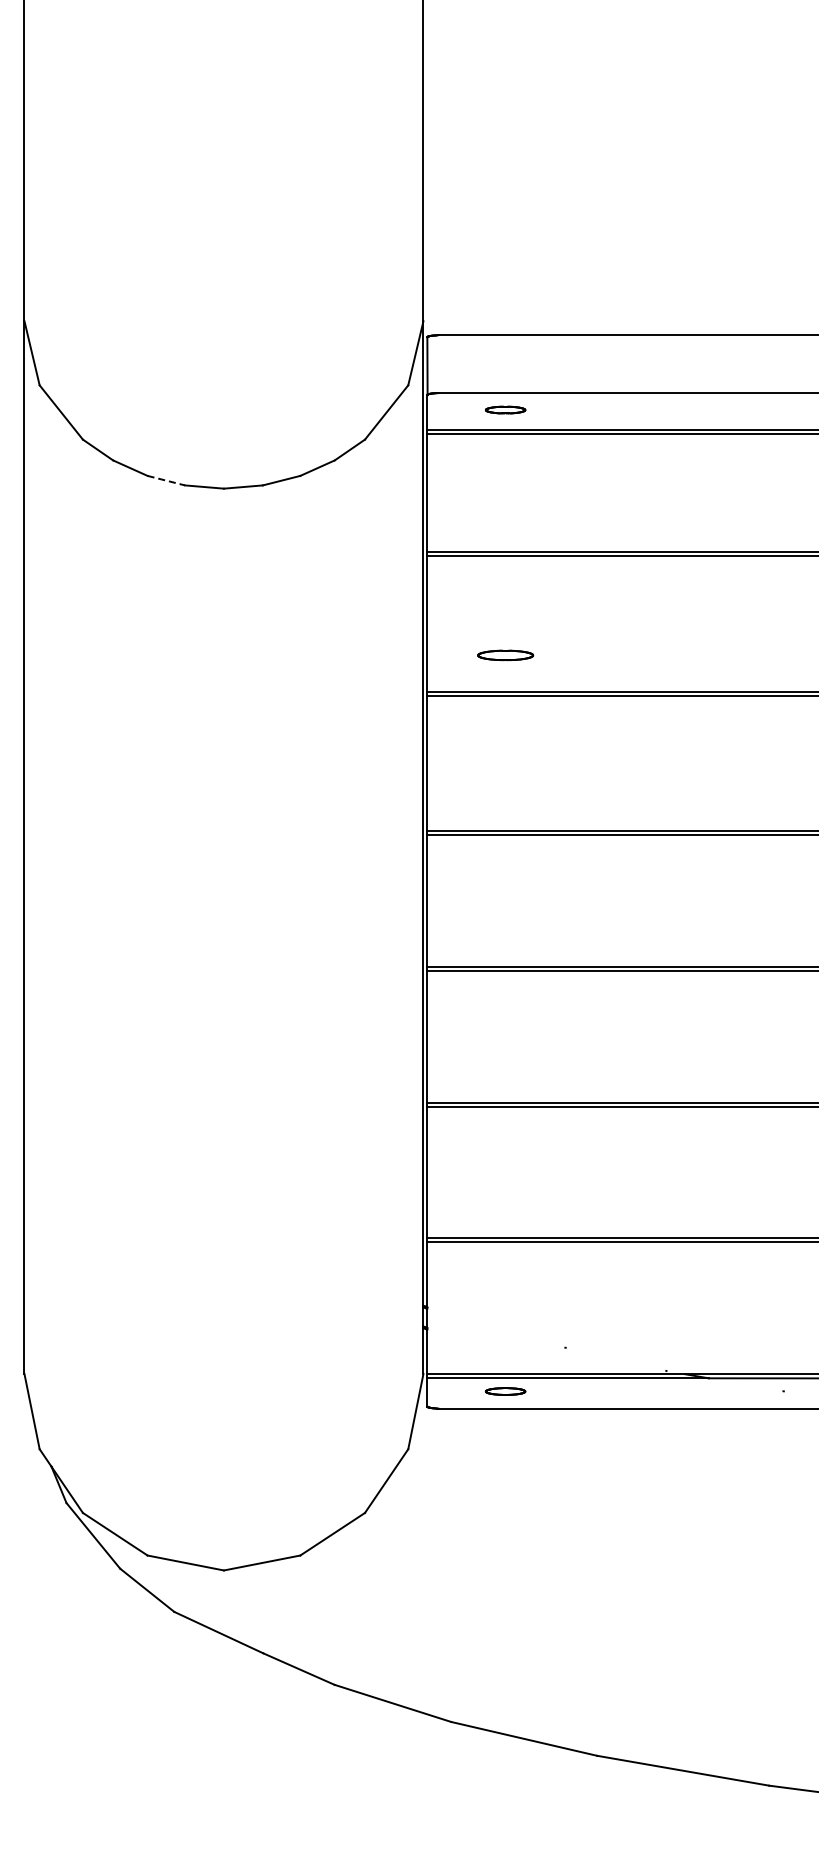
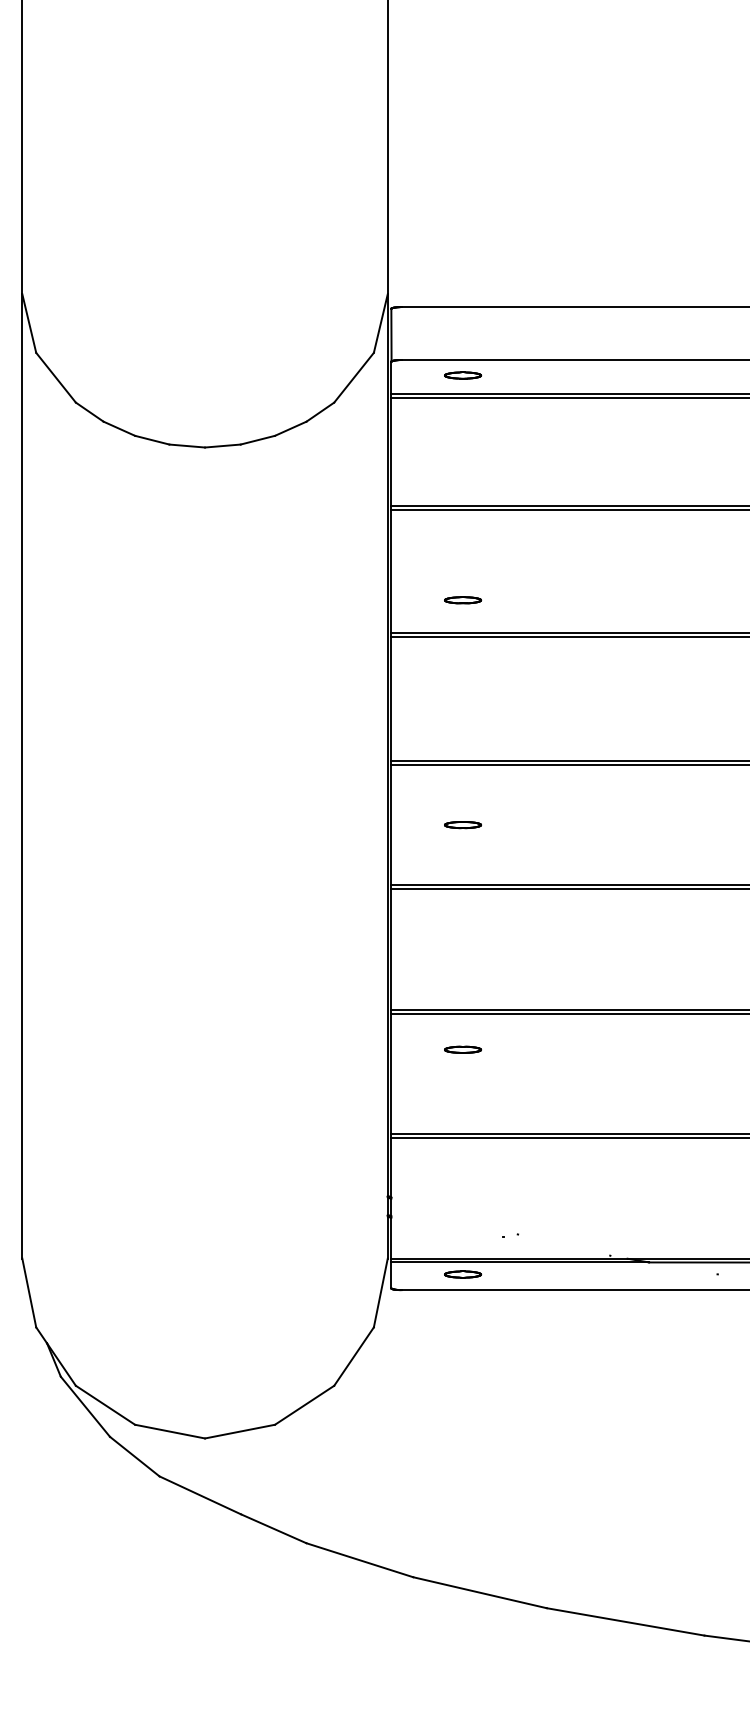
line: (166, 480) -> (152, 440), dashed -> solid
part: (505, 655) -> (462, 600), size x0.71
part: (505, 900) -> (462, 824), added
part: (505, 1145) -> (462, 1049), added

